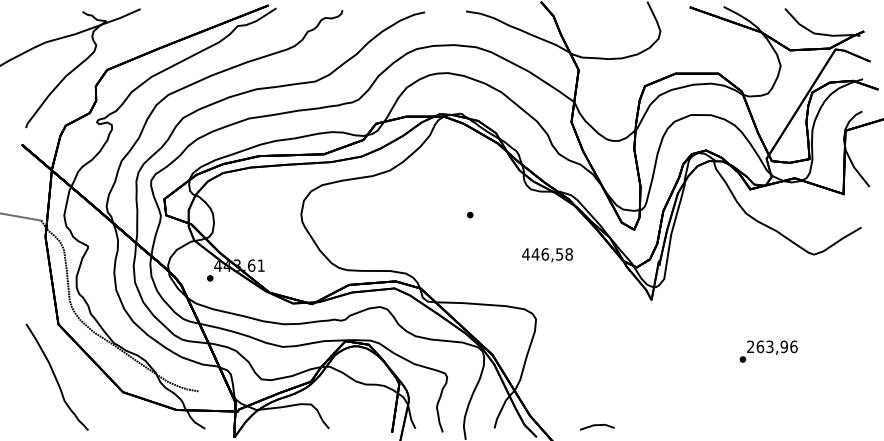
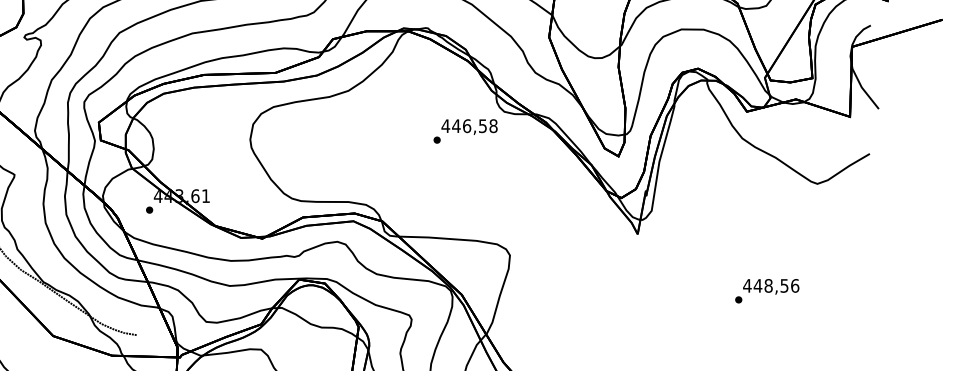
text: (547, 255) -> (469, 127), moved
text: (766, 346) -> (764, 285), 263,96 -> 448,56

